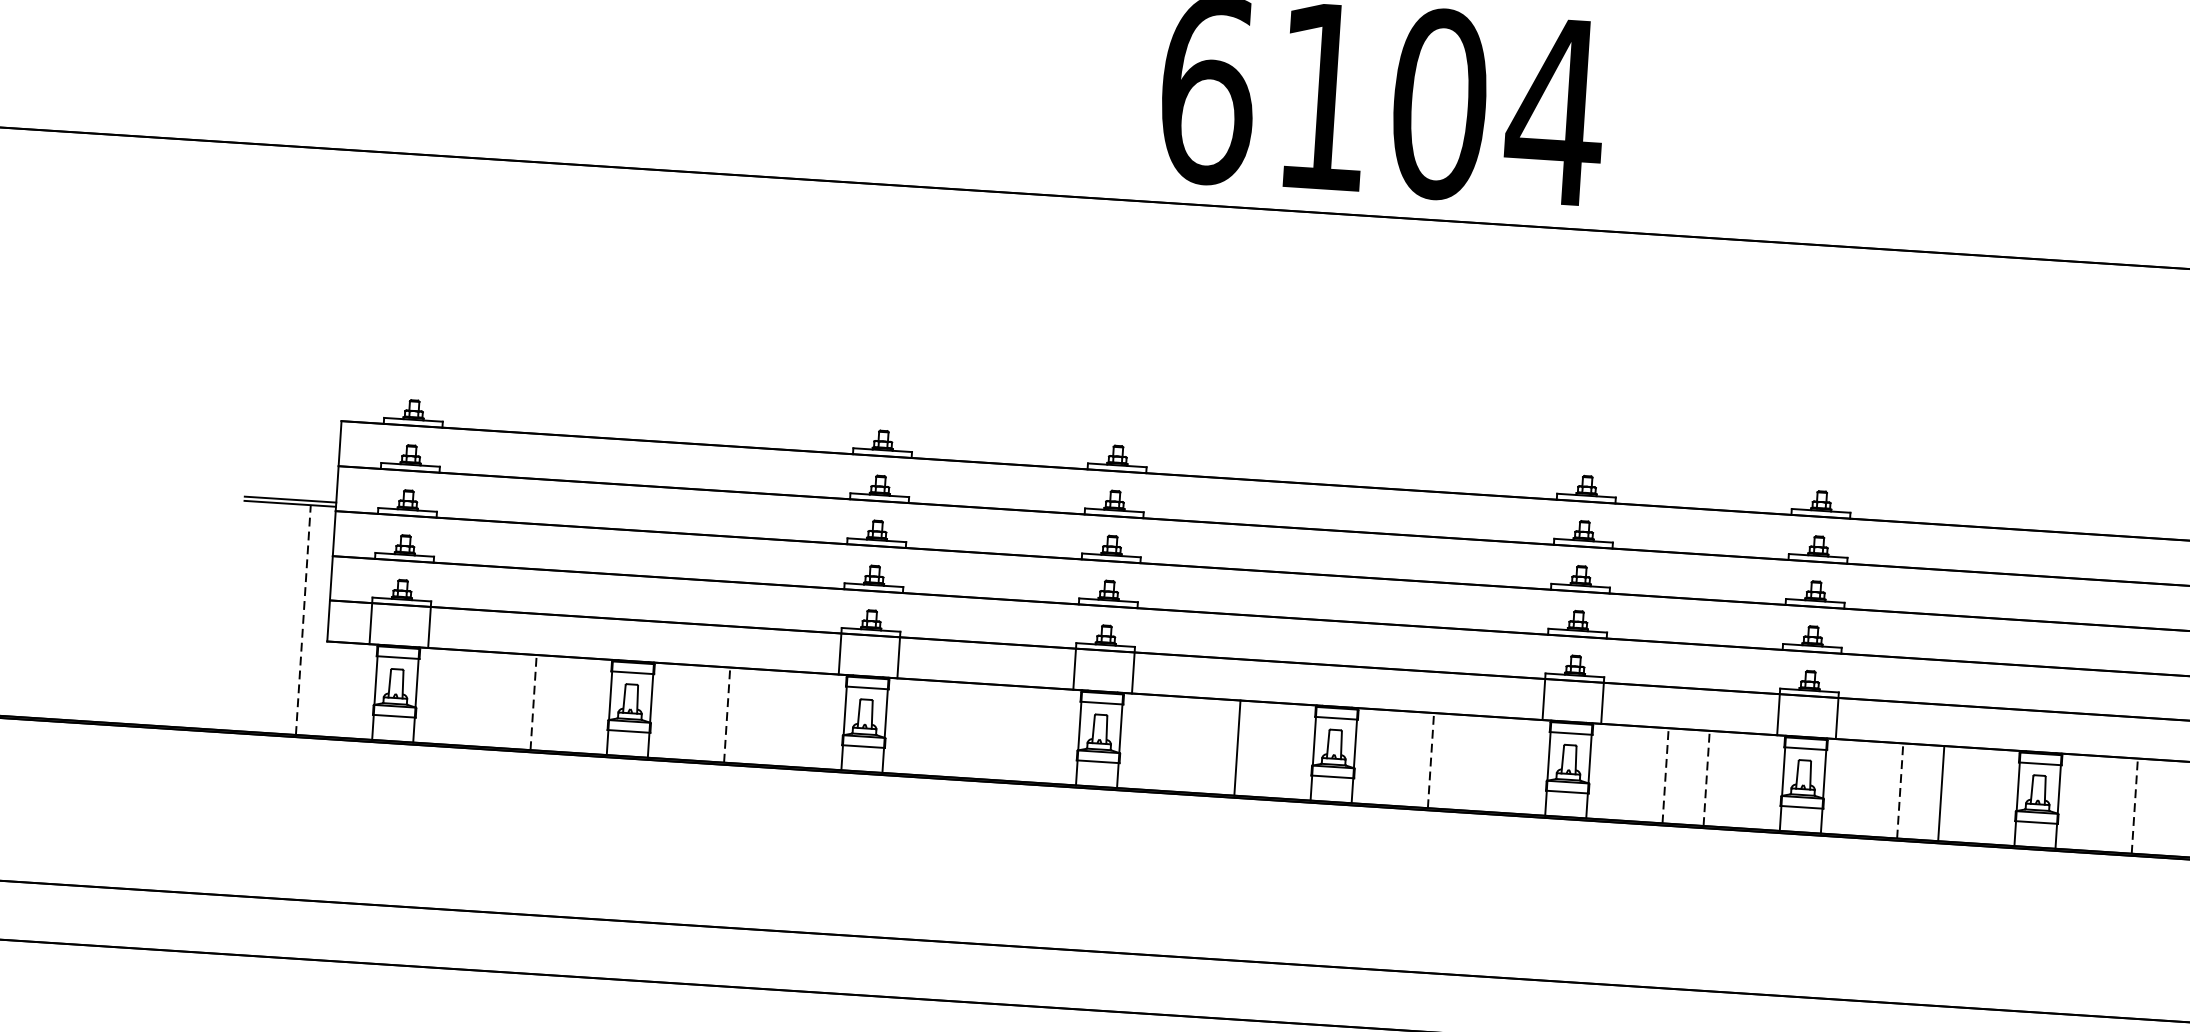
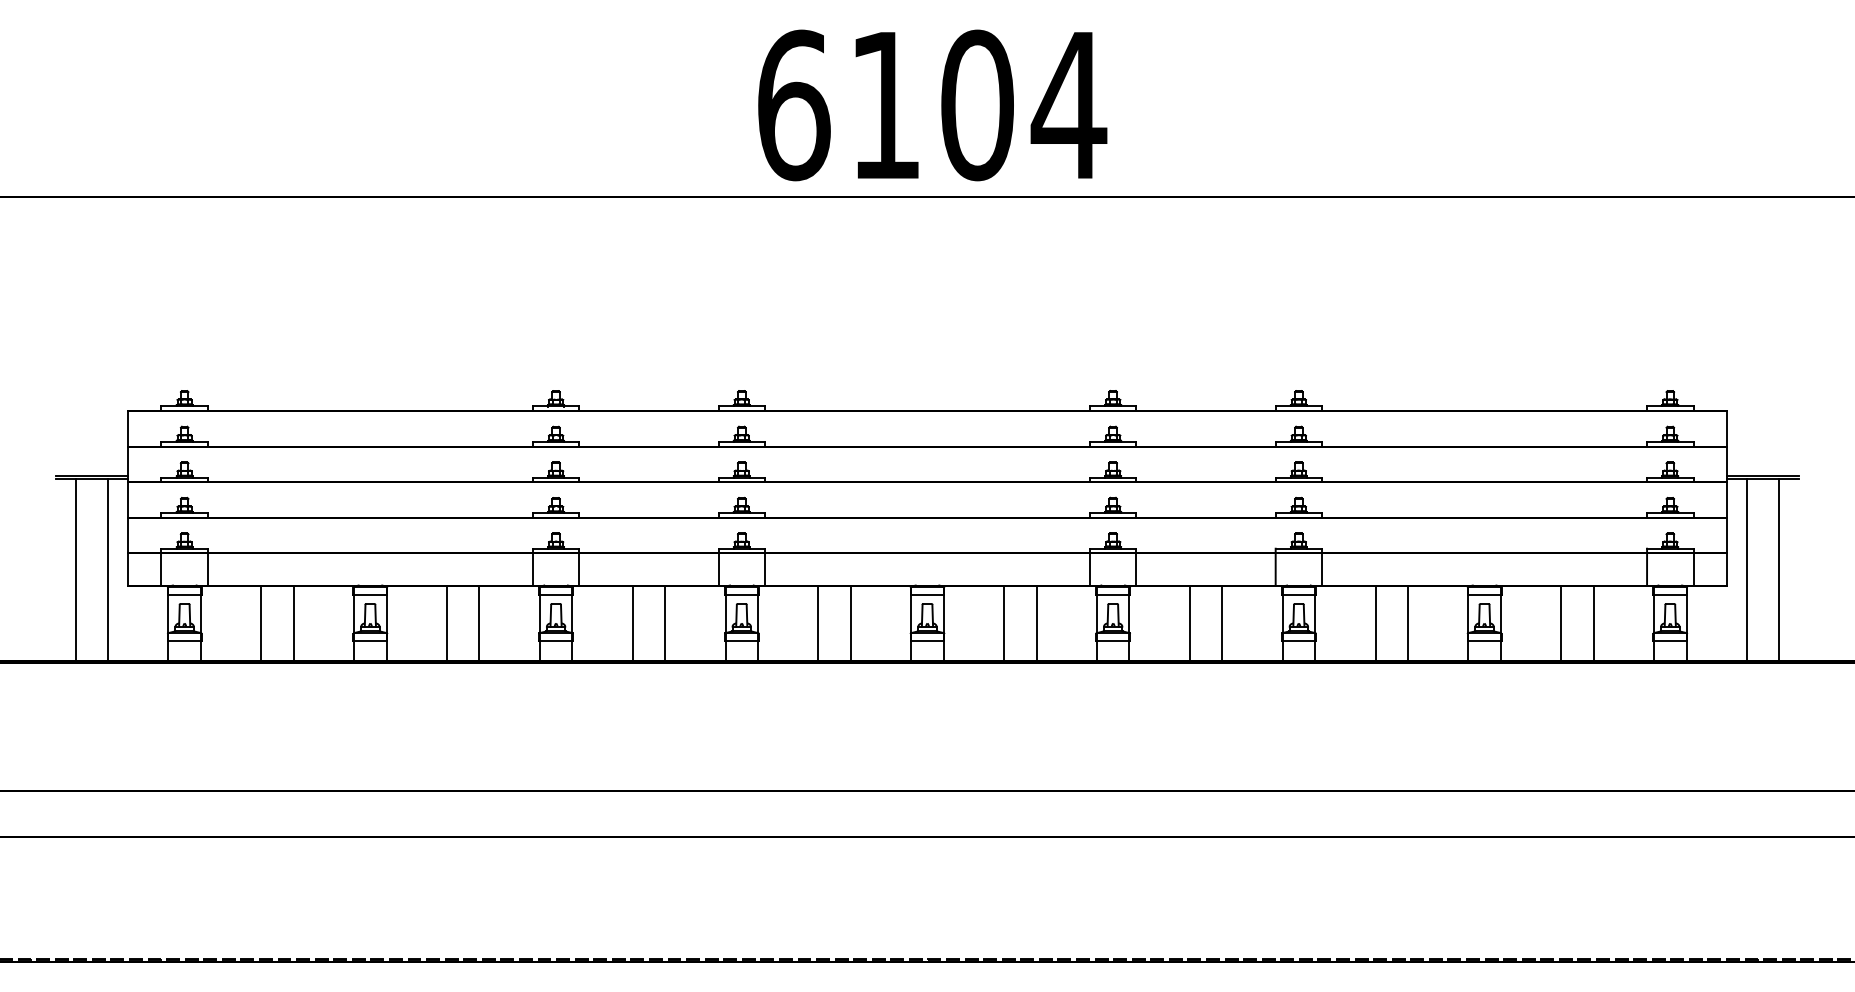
line: (262, 616) -> (75, 569), added
line: (303, 619) -> (108, 569), dashed -> solid
line: (492, 699) -> (261, 622), added
line: (533, 702) -> (293, 623), dashed -> solid
line: (726, 715) -> (446, 623), dashed -> solid
line: (768, 716) -> (479, 622), added
line: (961, 729) -> (632, 622), added
line: (1003, 732) -> (665, 622), added
line: (1196, 744) -> (818, 622), added
line: (1431, 761) -> (1004, 623), dashed -> solid
line: (1471, 762) -> (1036, 622), added
line: (1665, 776) -> (1189, 623), dashed -> solid
line: (1706, 778) -> (1222, 623), dashed -> solid
line: (1900, 791) -> (1375, 623), dashed -> solid
line: (2135, 806) -> (1561, 623), dashed -> solid
line: (2175, 807) -> (1593, 622), added

